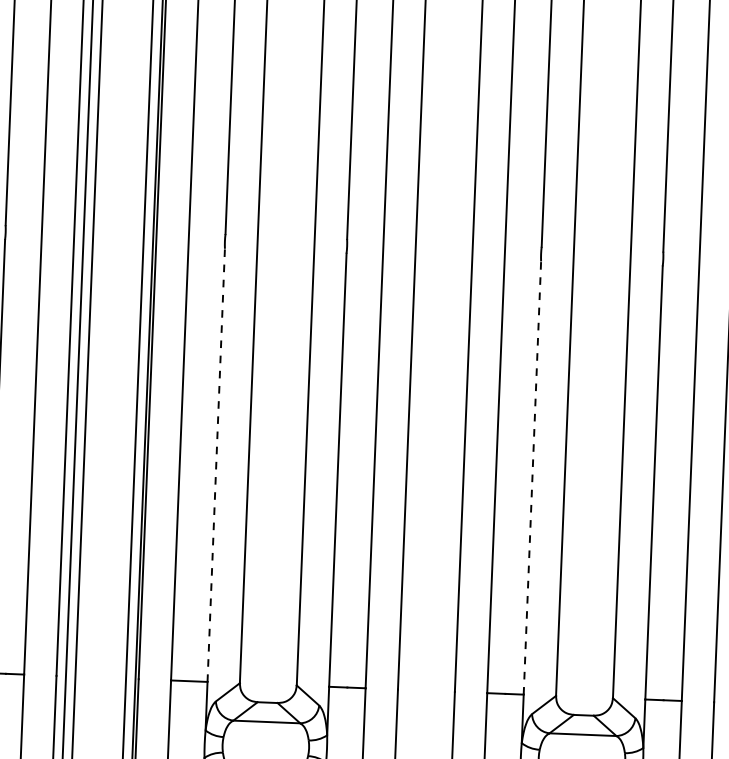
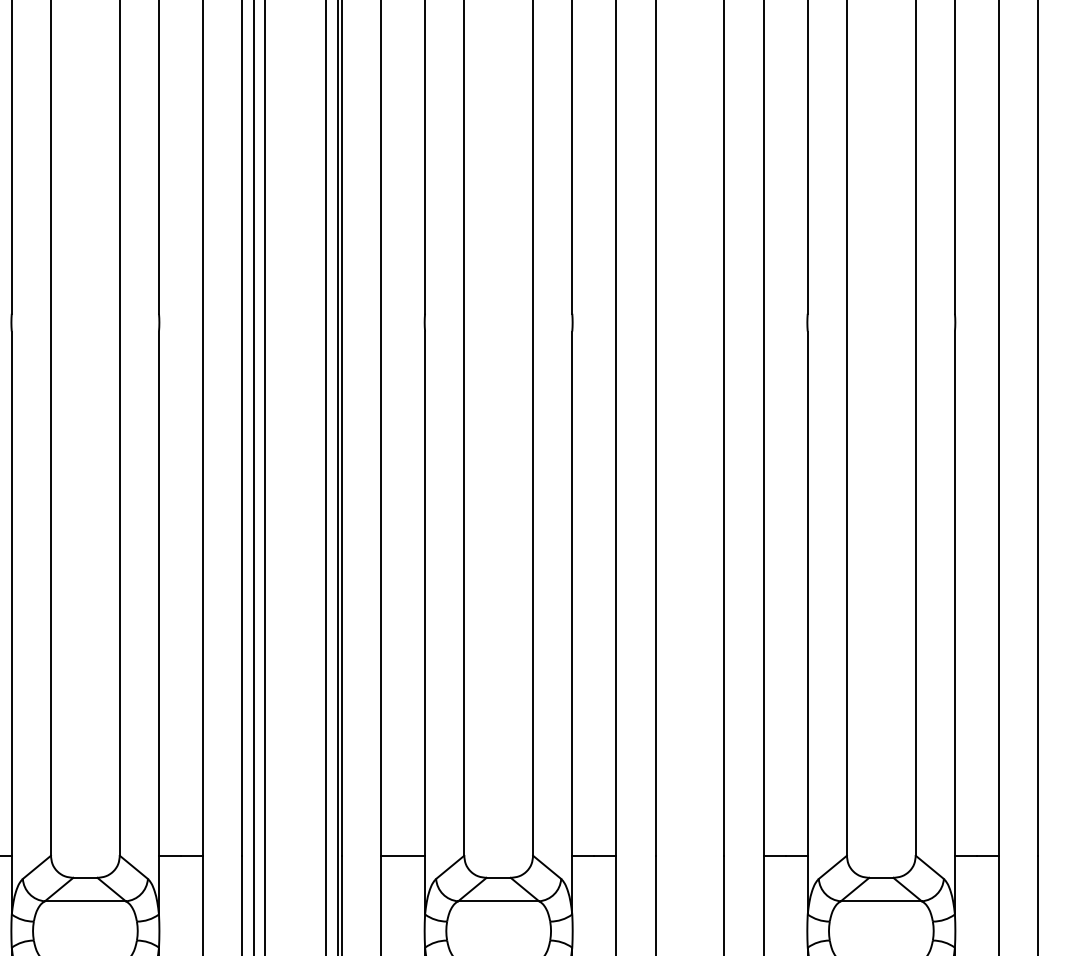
line: (216, 465) -> (425, 593), dashed -> solid
line: (532, 477) -> (807, 593), dashed -> solid

